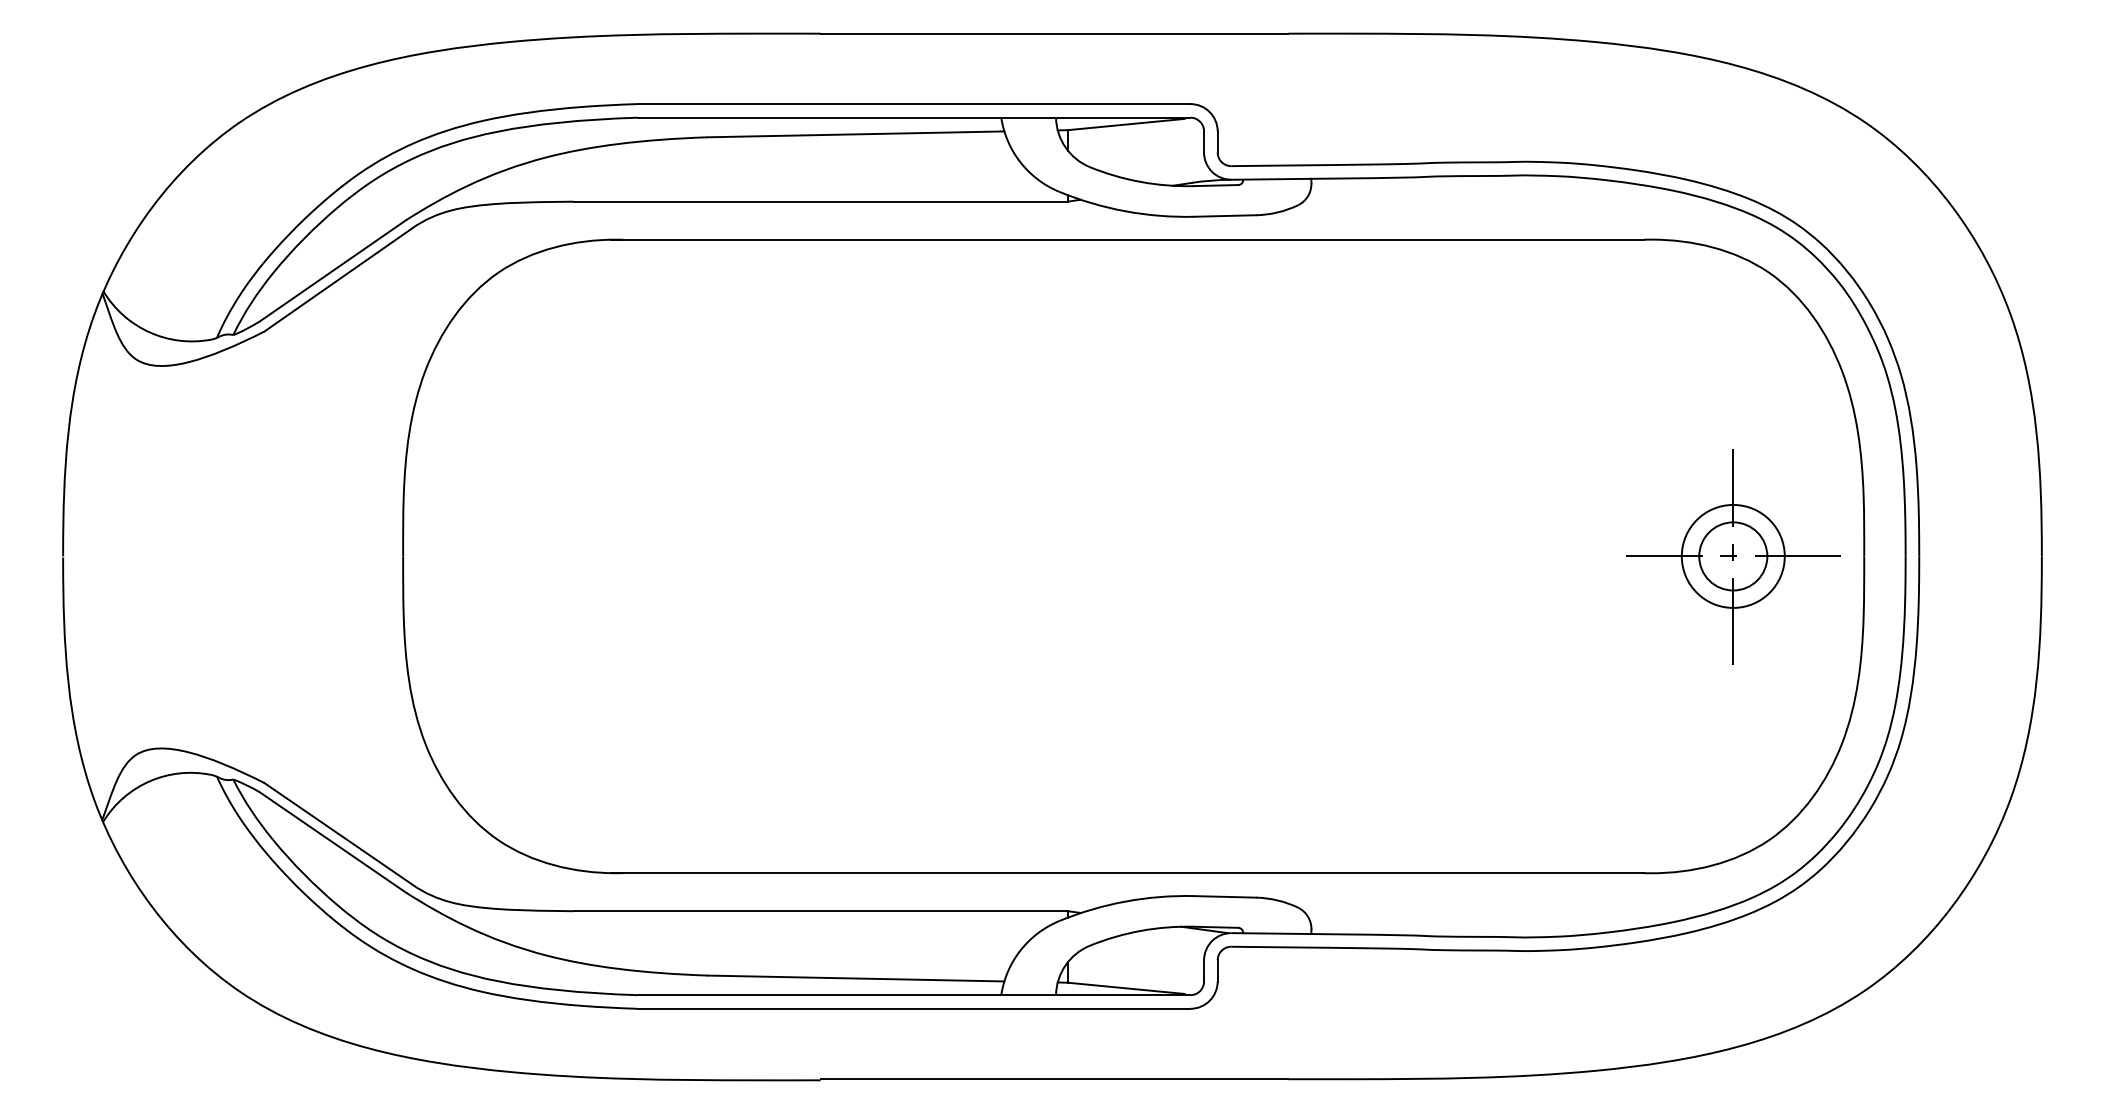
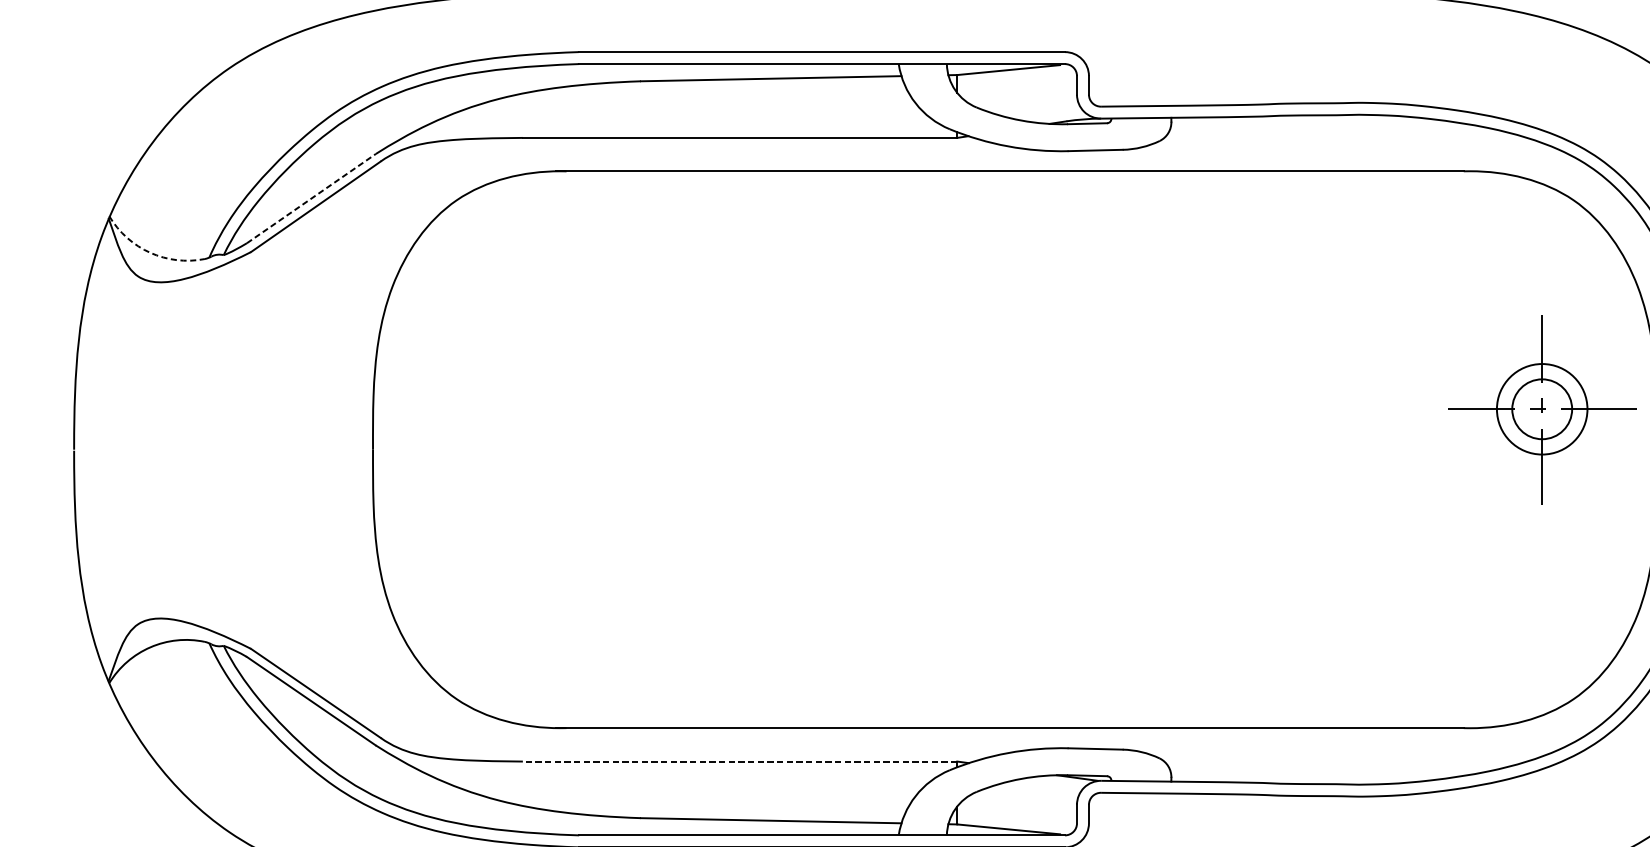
line: (333, 270) -> (311, 198), solid -> dashed
arc: (149, 332) -> (150, 252), solid -> dashed
part: (1733, 556) -> (1542, 409), moved
line: (820, 911) -> (739, 761), solid -> dashed

